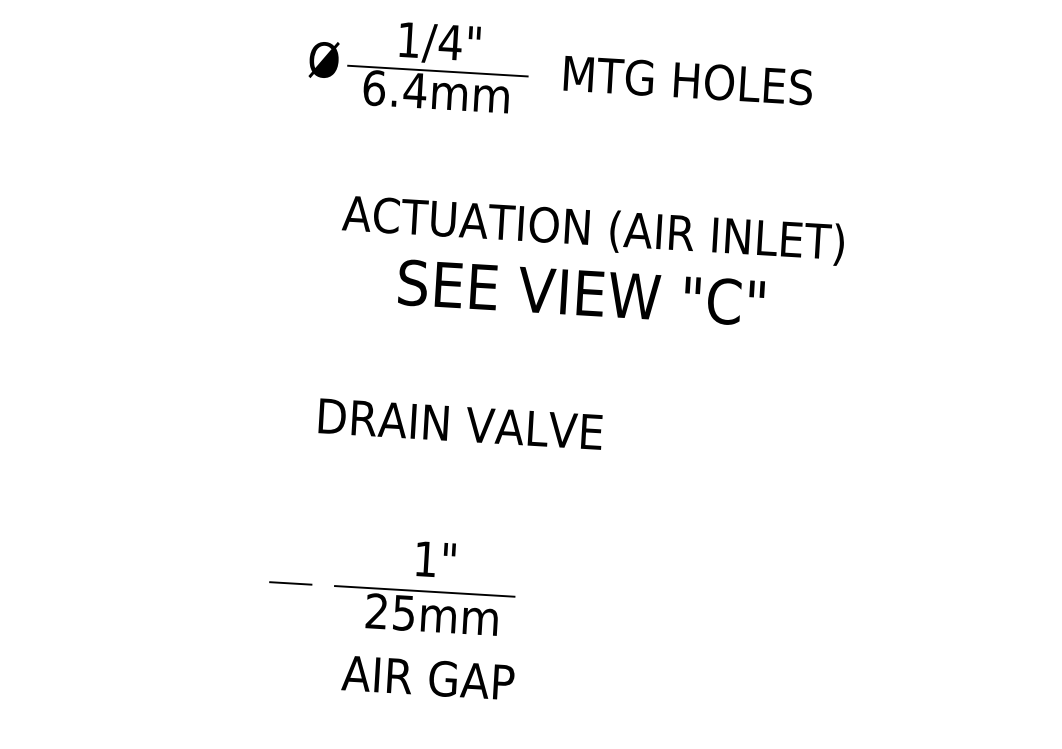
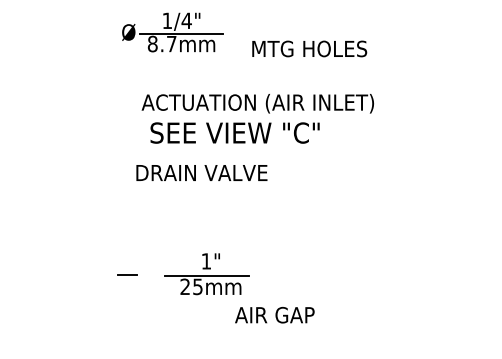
text: (687, 79) -> (309, 48), moved
text: (393, 87) -> (161, 43), 6.4mm -> 8.7mm
text: (580, 291) -> (234, 132), moved
text: (459, 422) -> (201, 172), moved
part: (424, 587) -> (206, 274), moved
text: (427, 678) -> (274, 315), moved

